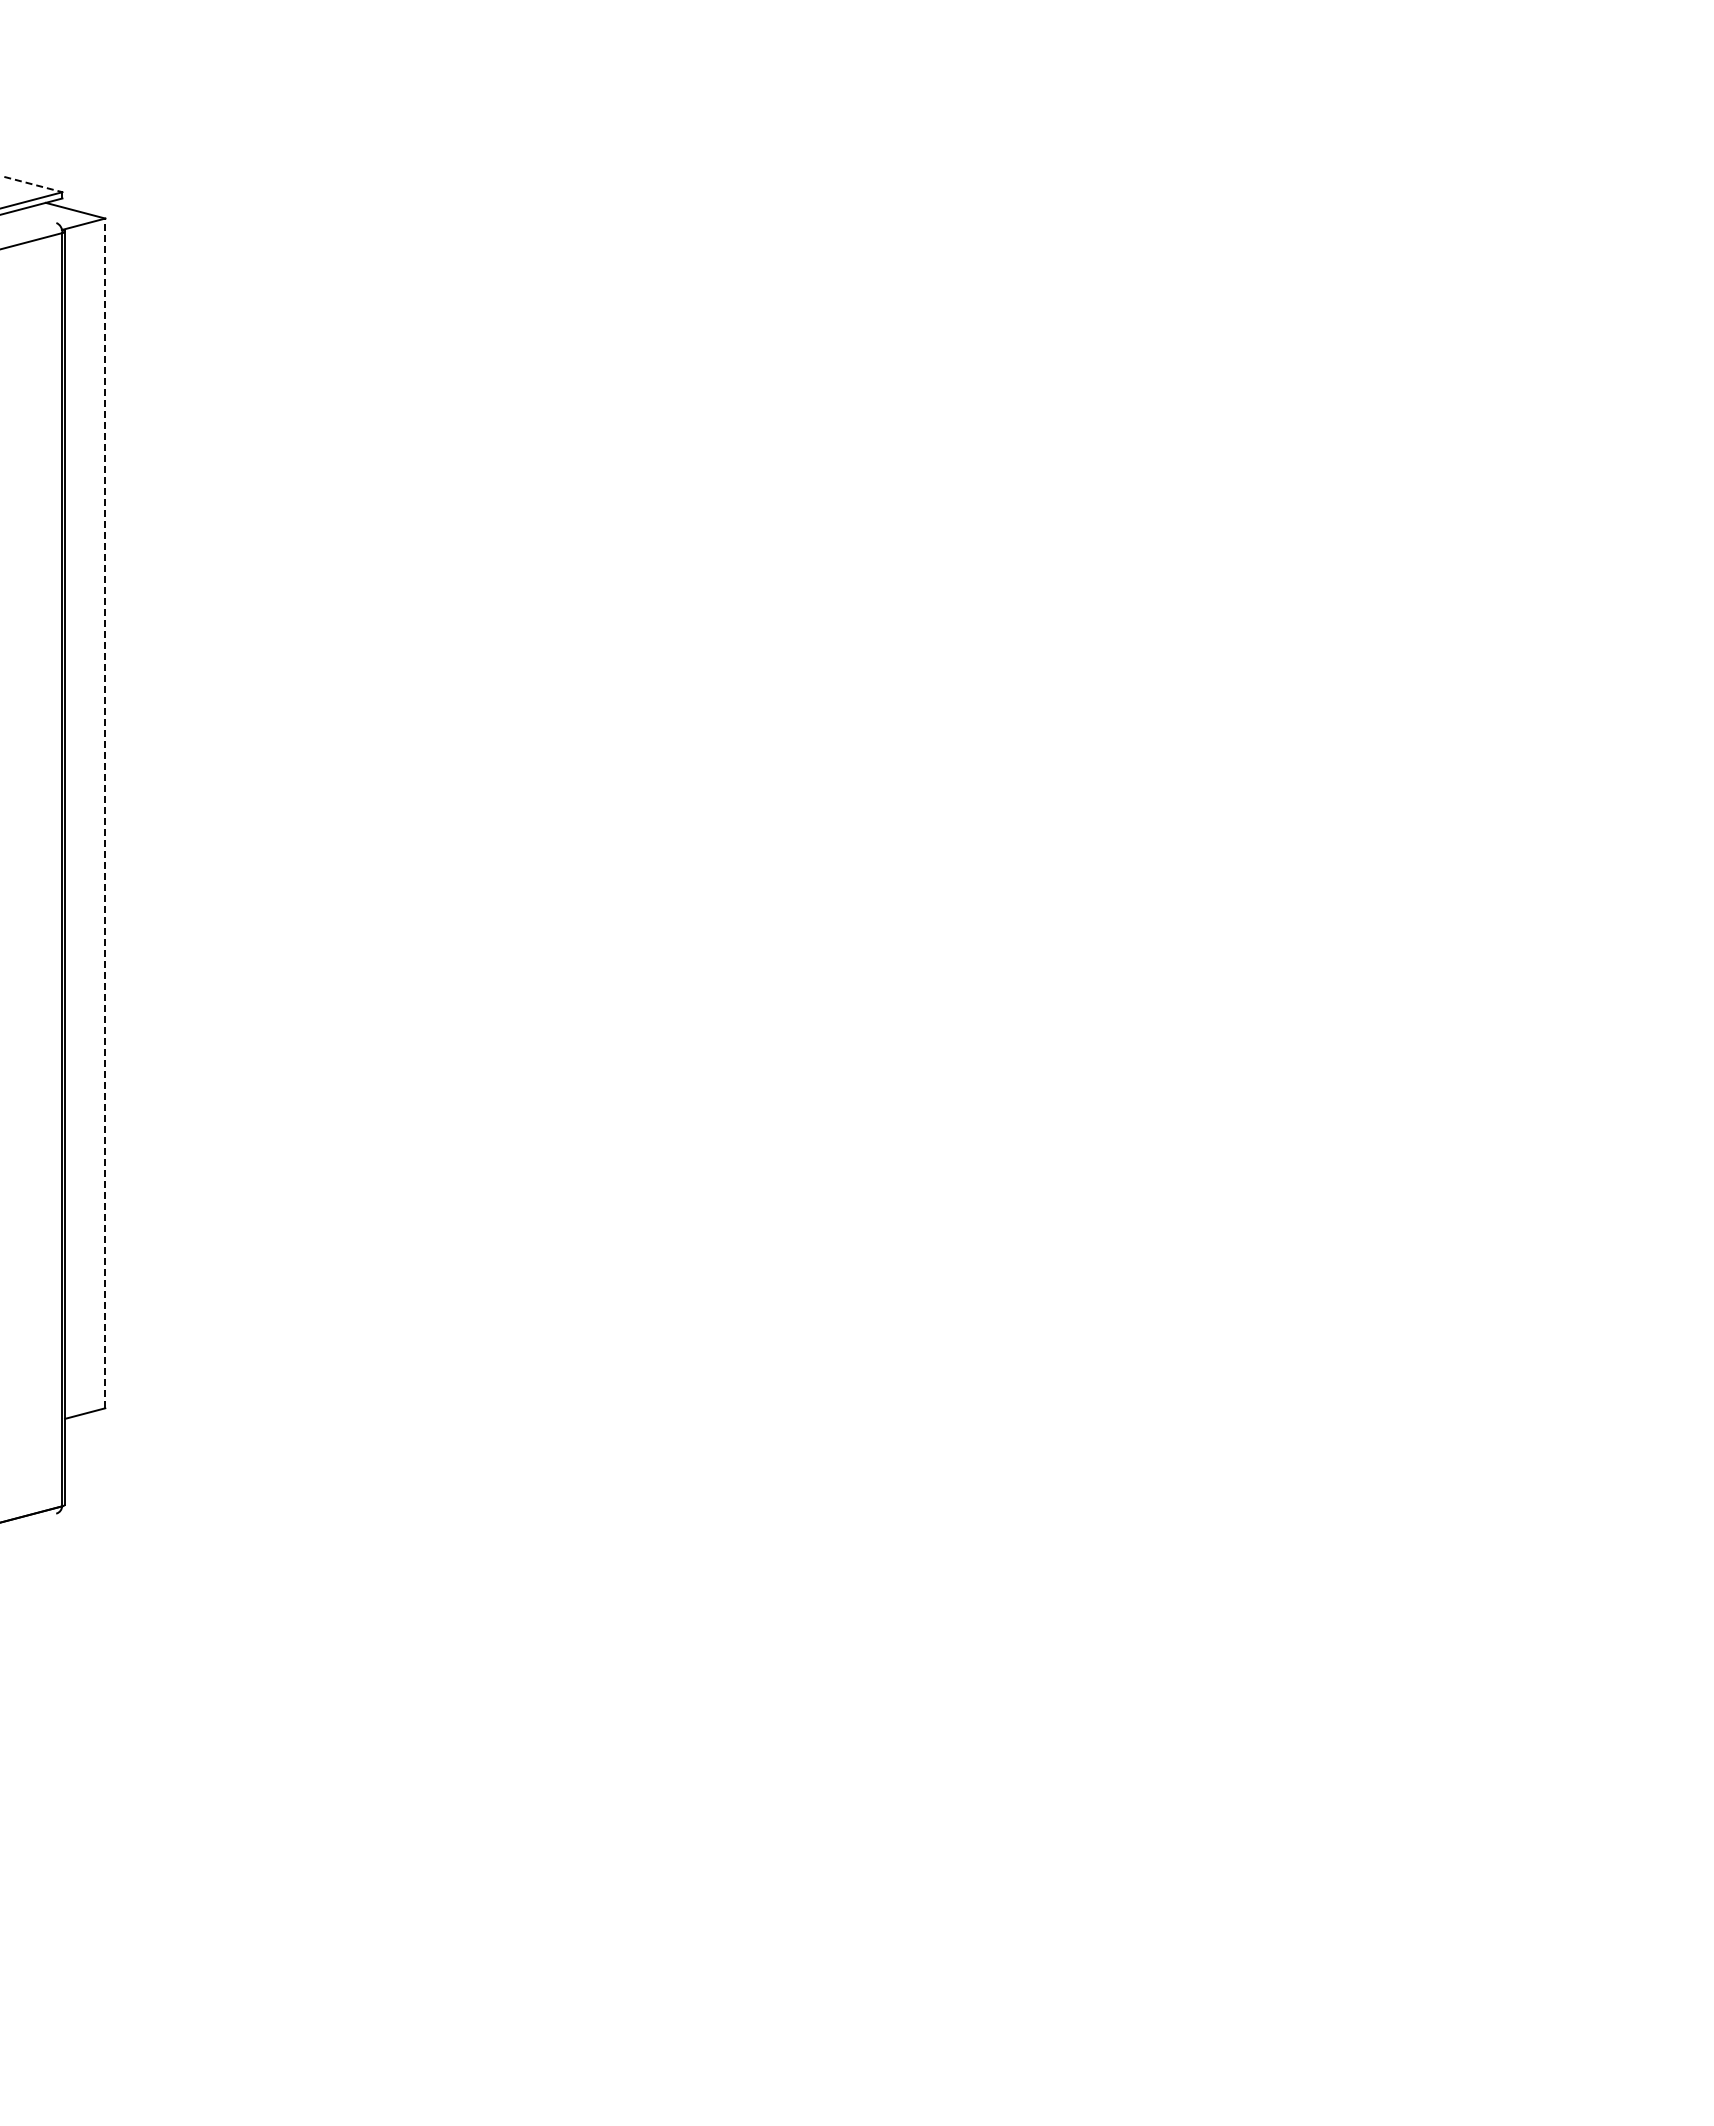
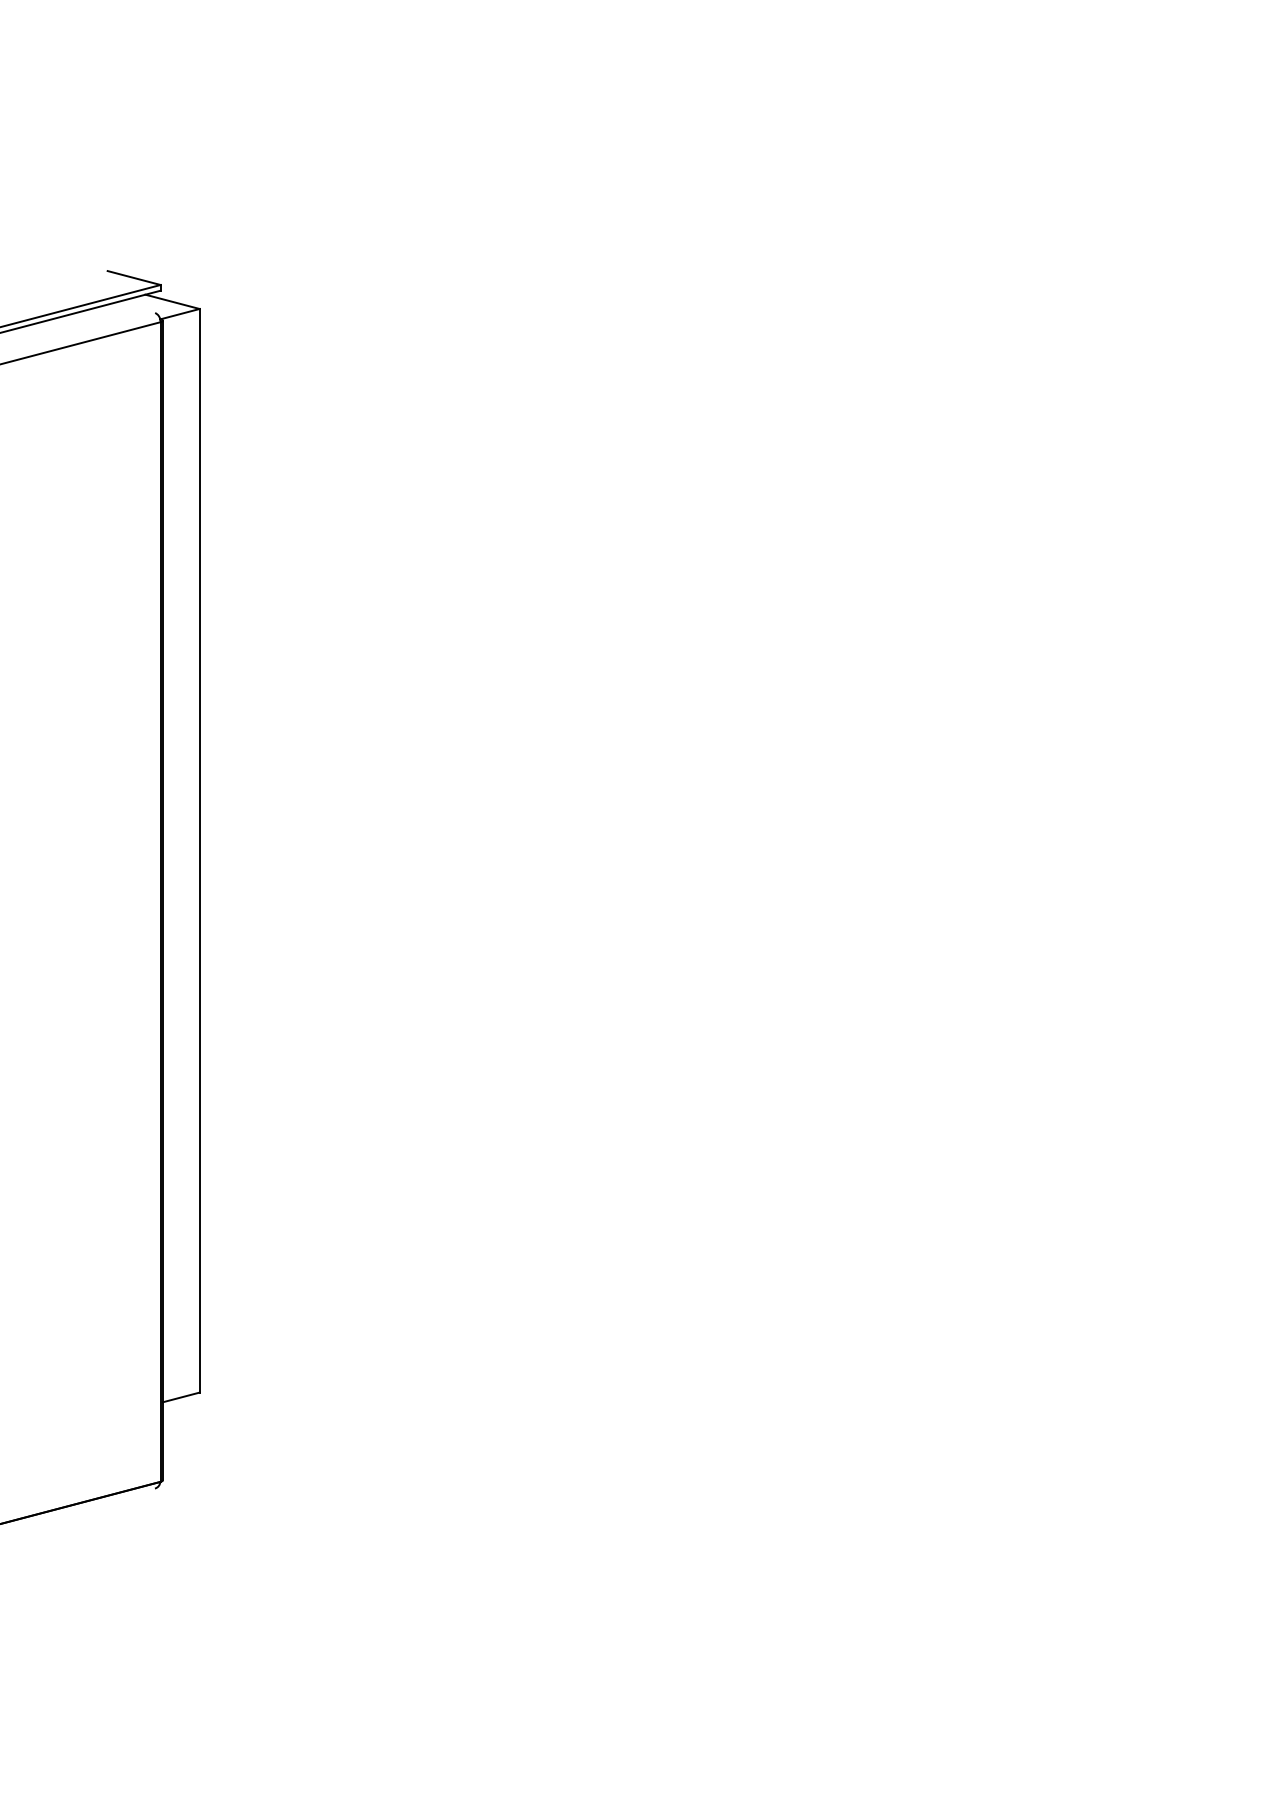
line: (33, 184) -> (134, 277), dashed -> solid
line: (105, 813) -> (199, 850), dashed -> solid

